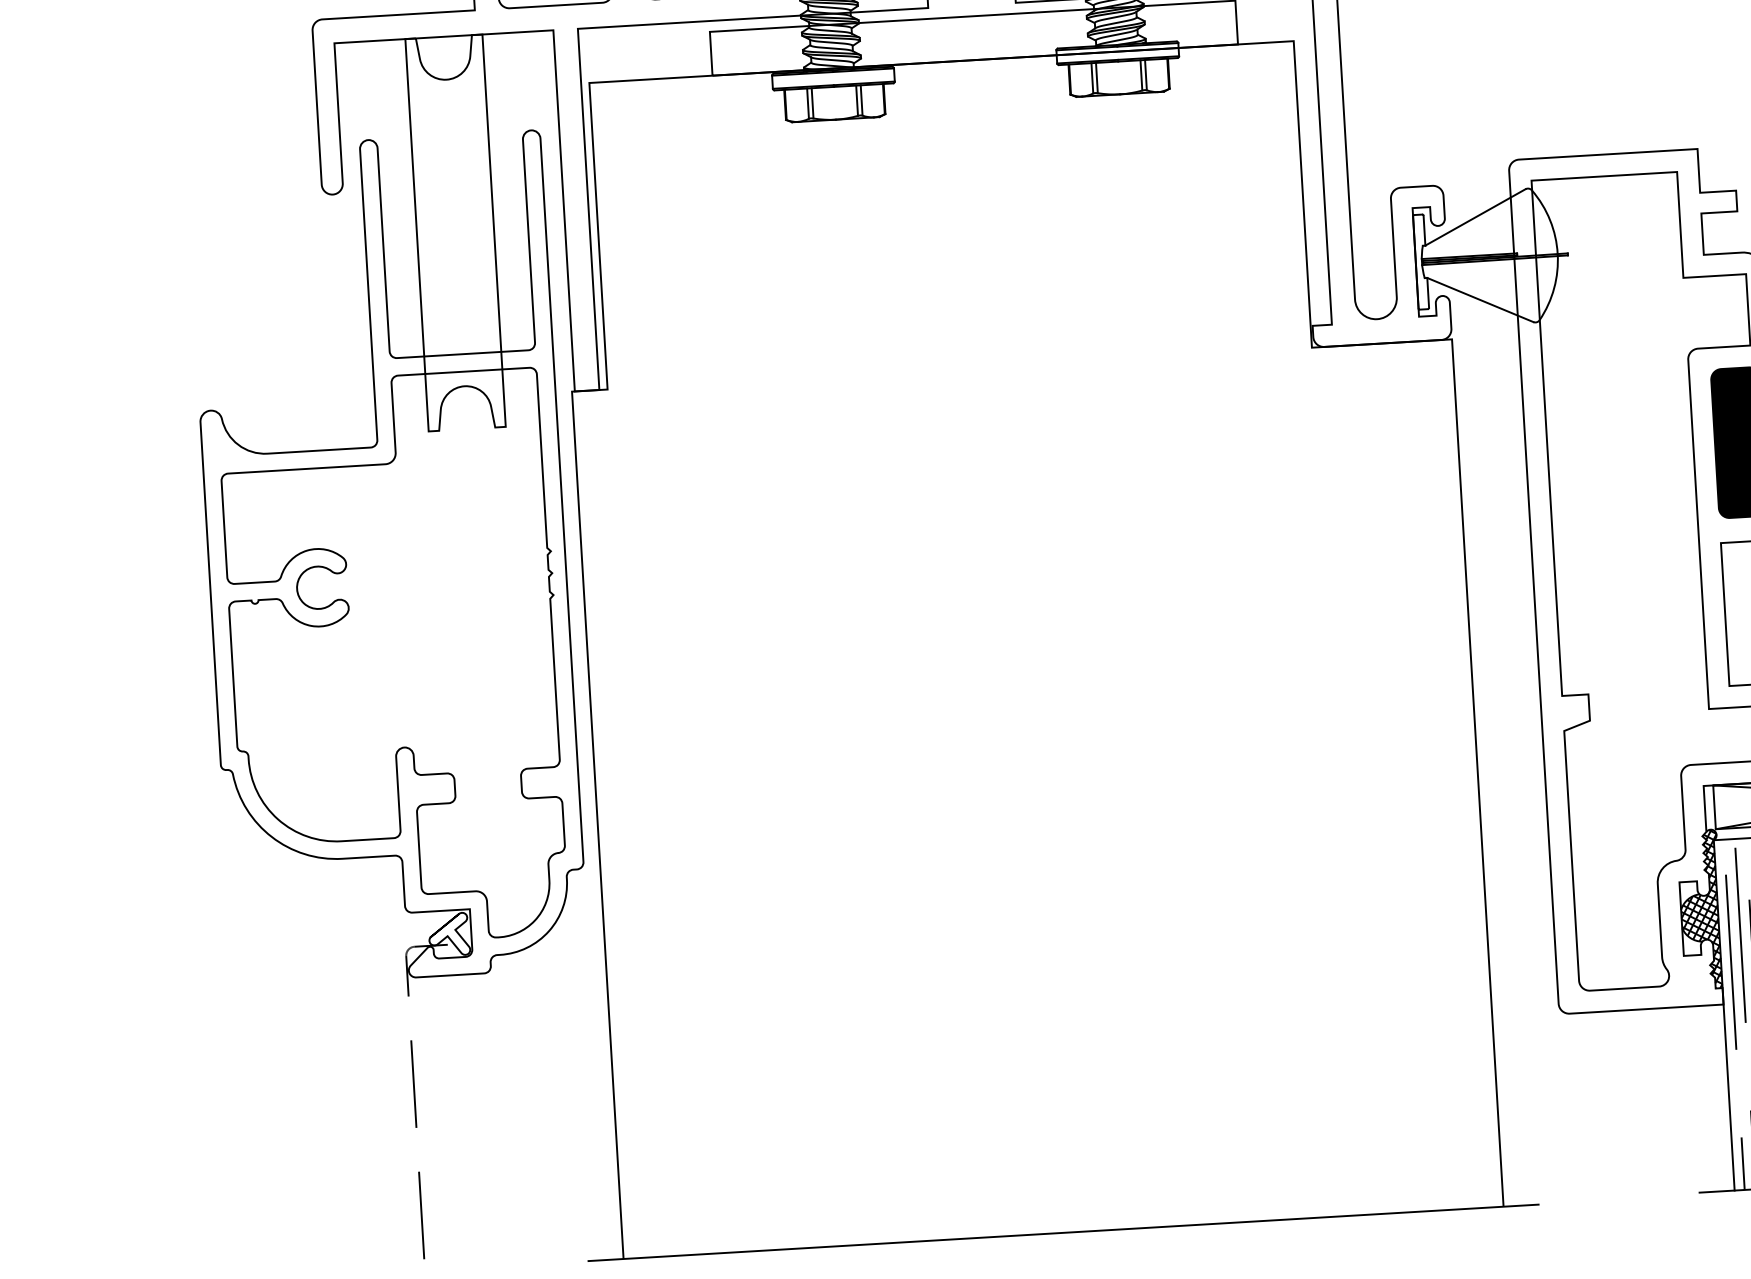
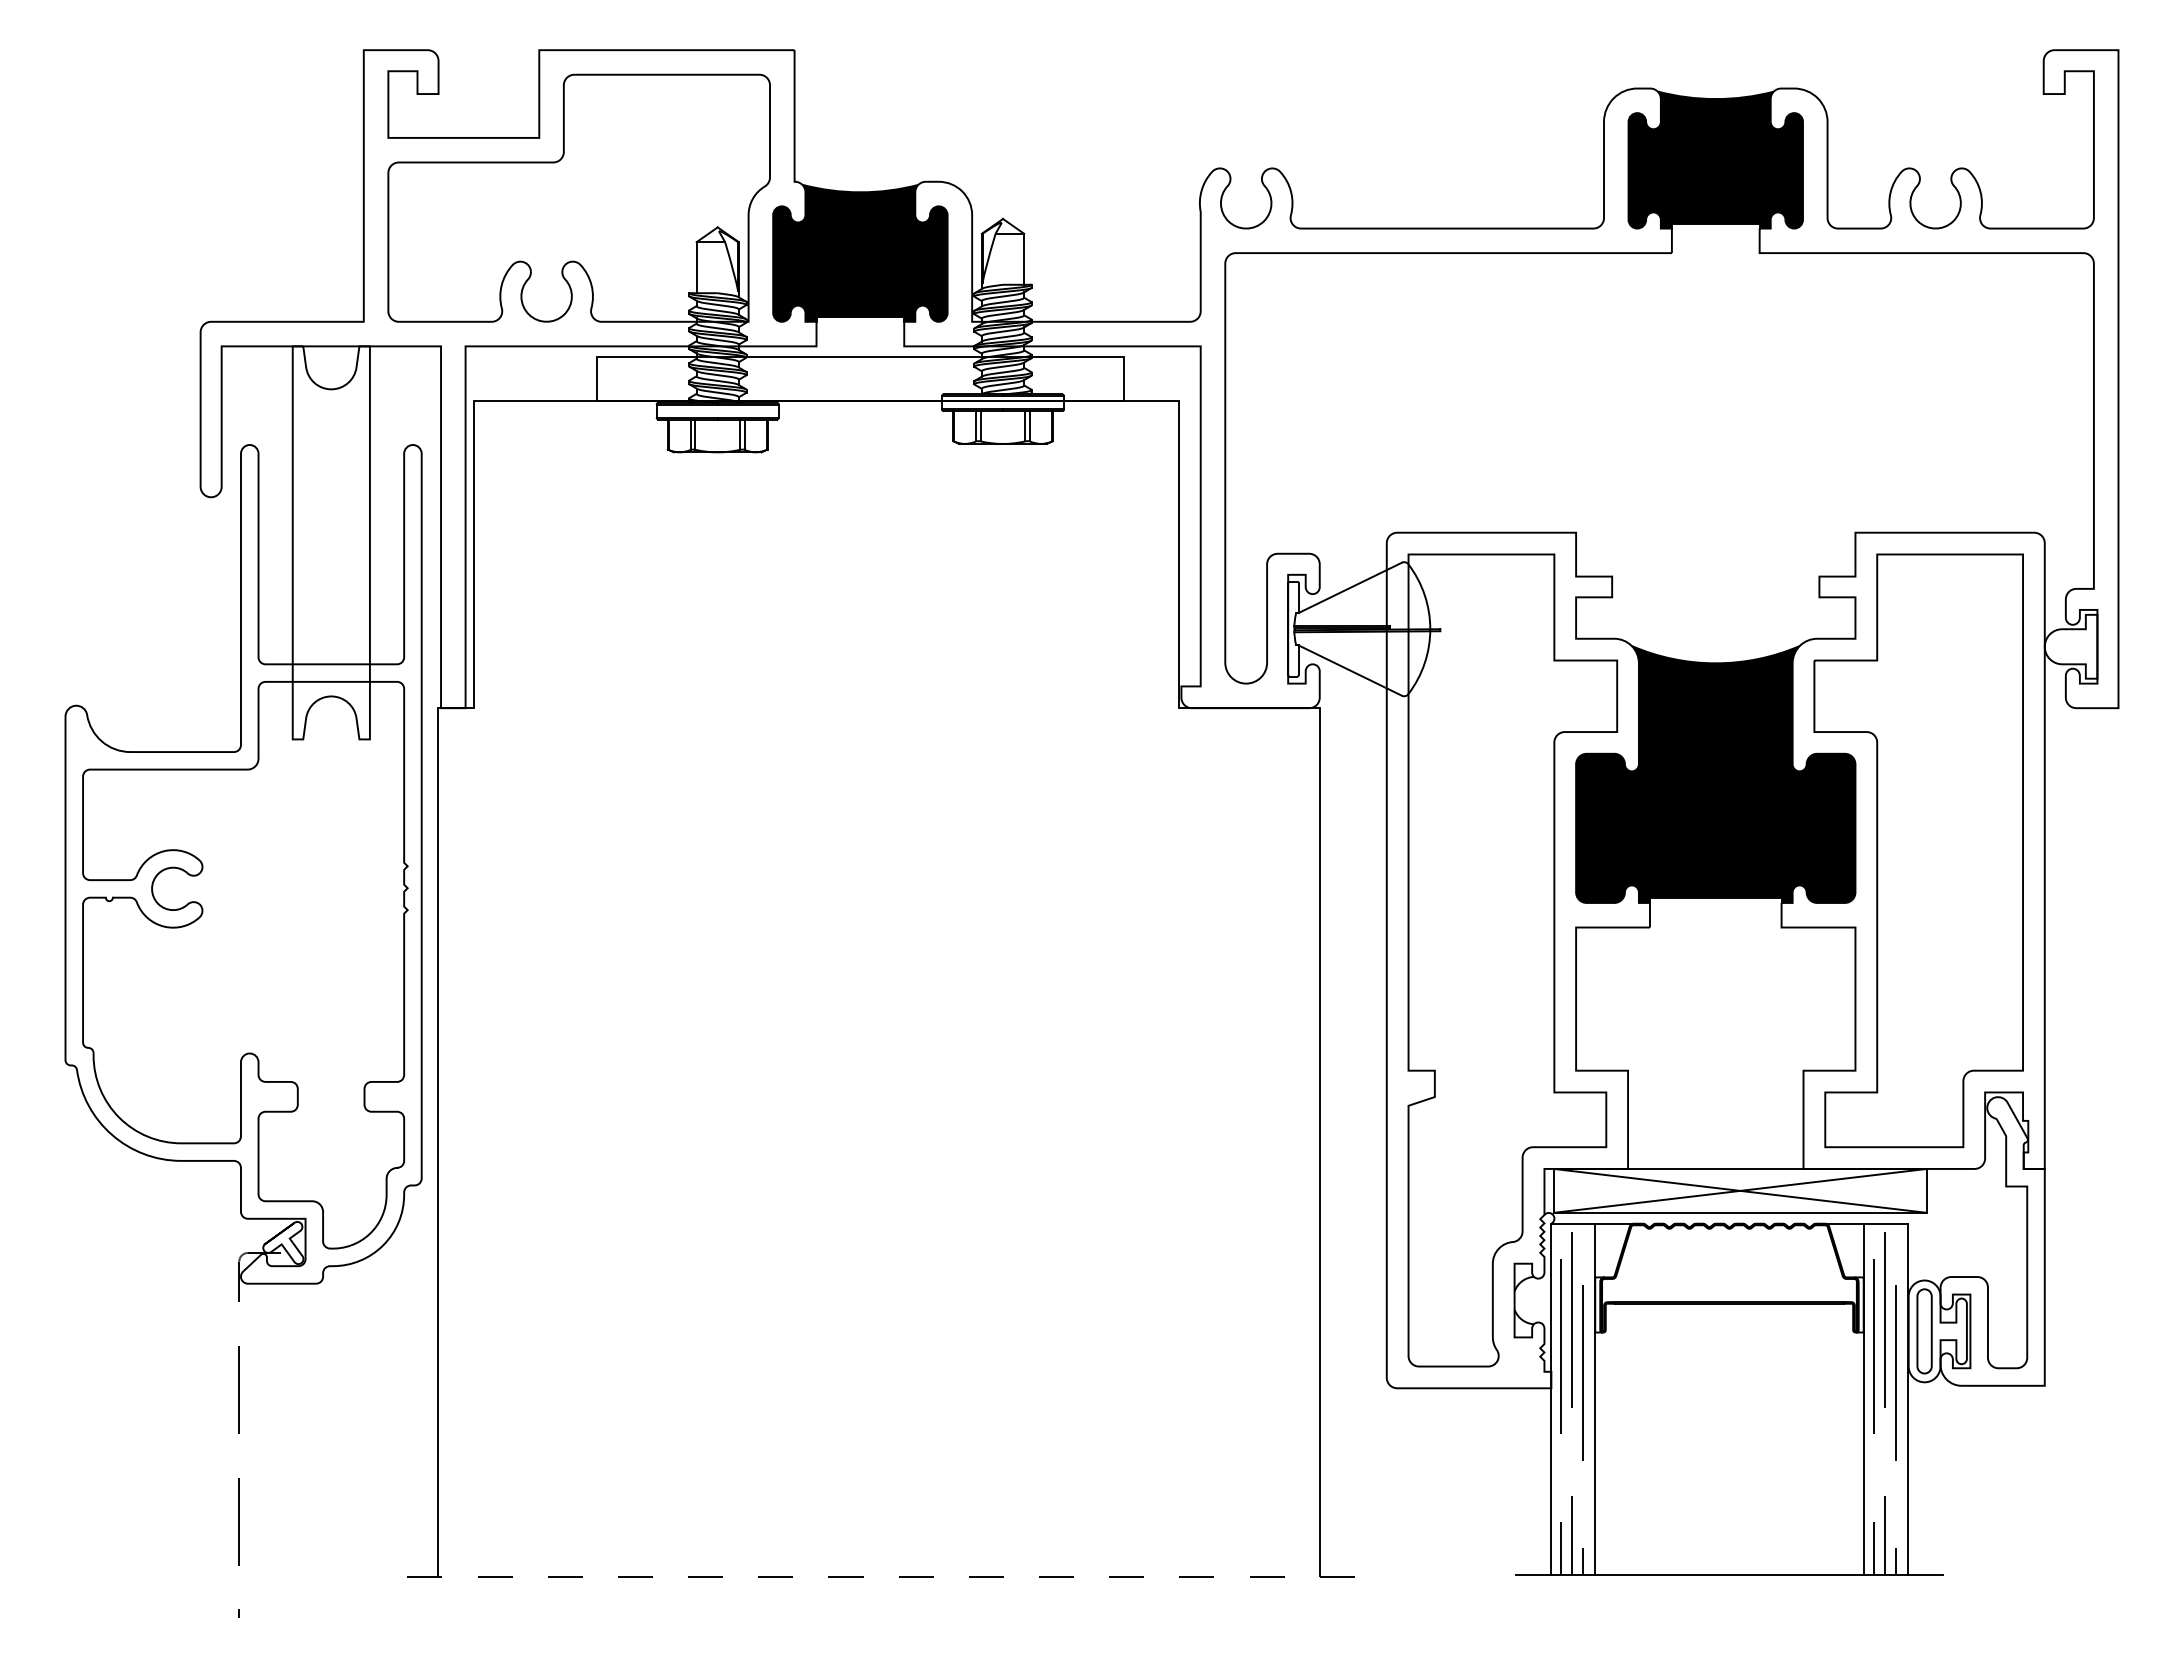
hatch: (1701, 909) -> (1534, 1292), removed
line: (1063, 1233) -> (878, 1577), solid -> dashed

